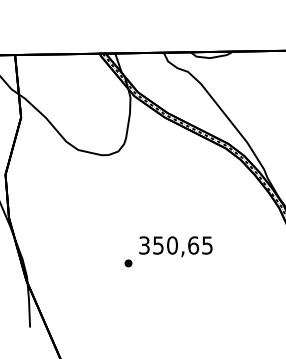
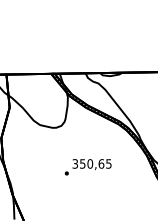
text: (167, 252) -> (87, 167), moved

